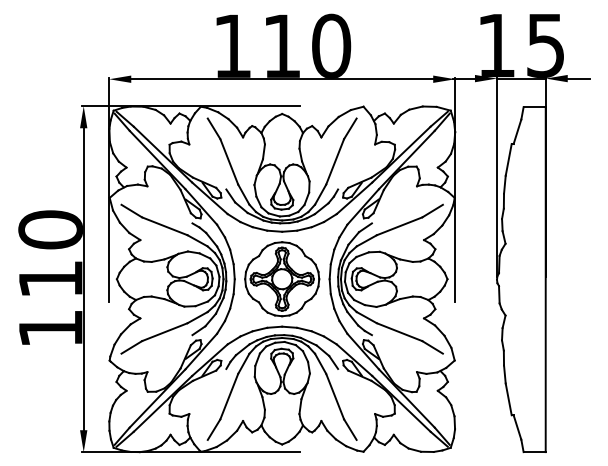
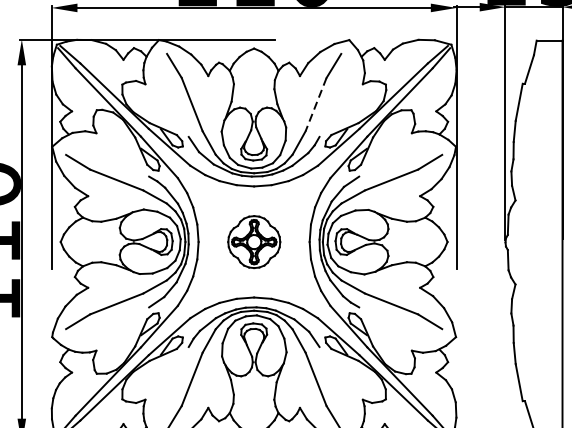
line: (334, 162) -> (315, 105), solid -> dashed
part: (282, 279) -> (254, 242), size x0.6

